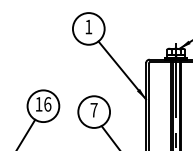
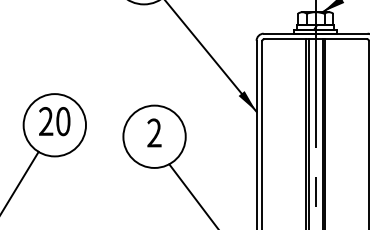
text: (43, 104) -> (54, 121), 16 -> 20
text: (93, 109) -> (153, 131), 7 -> 2

